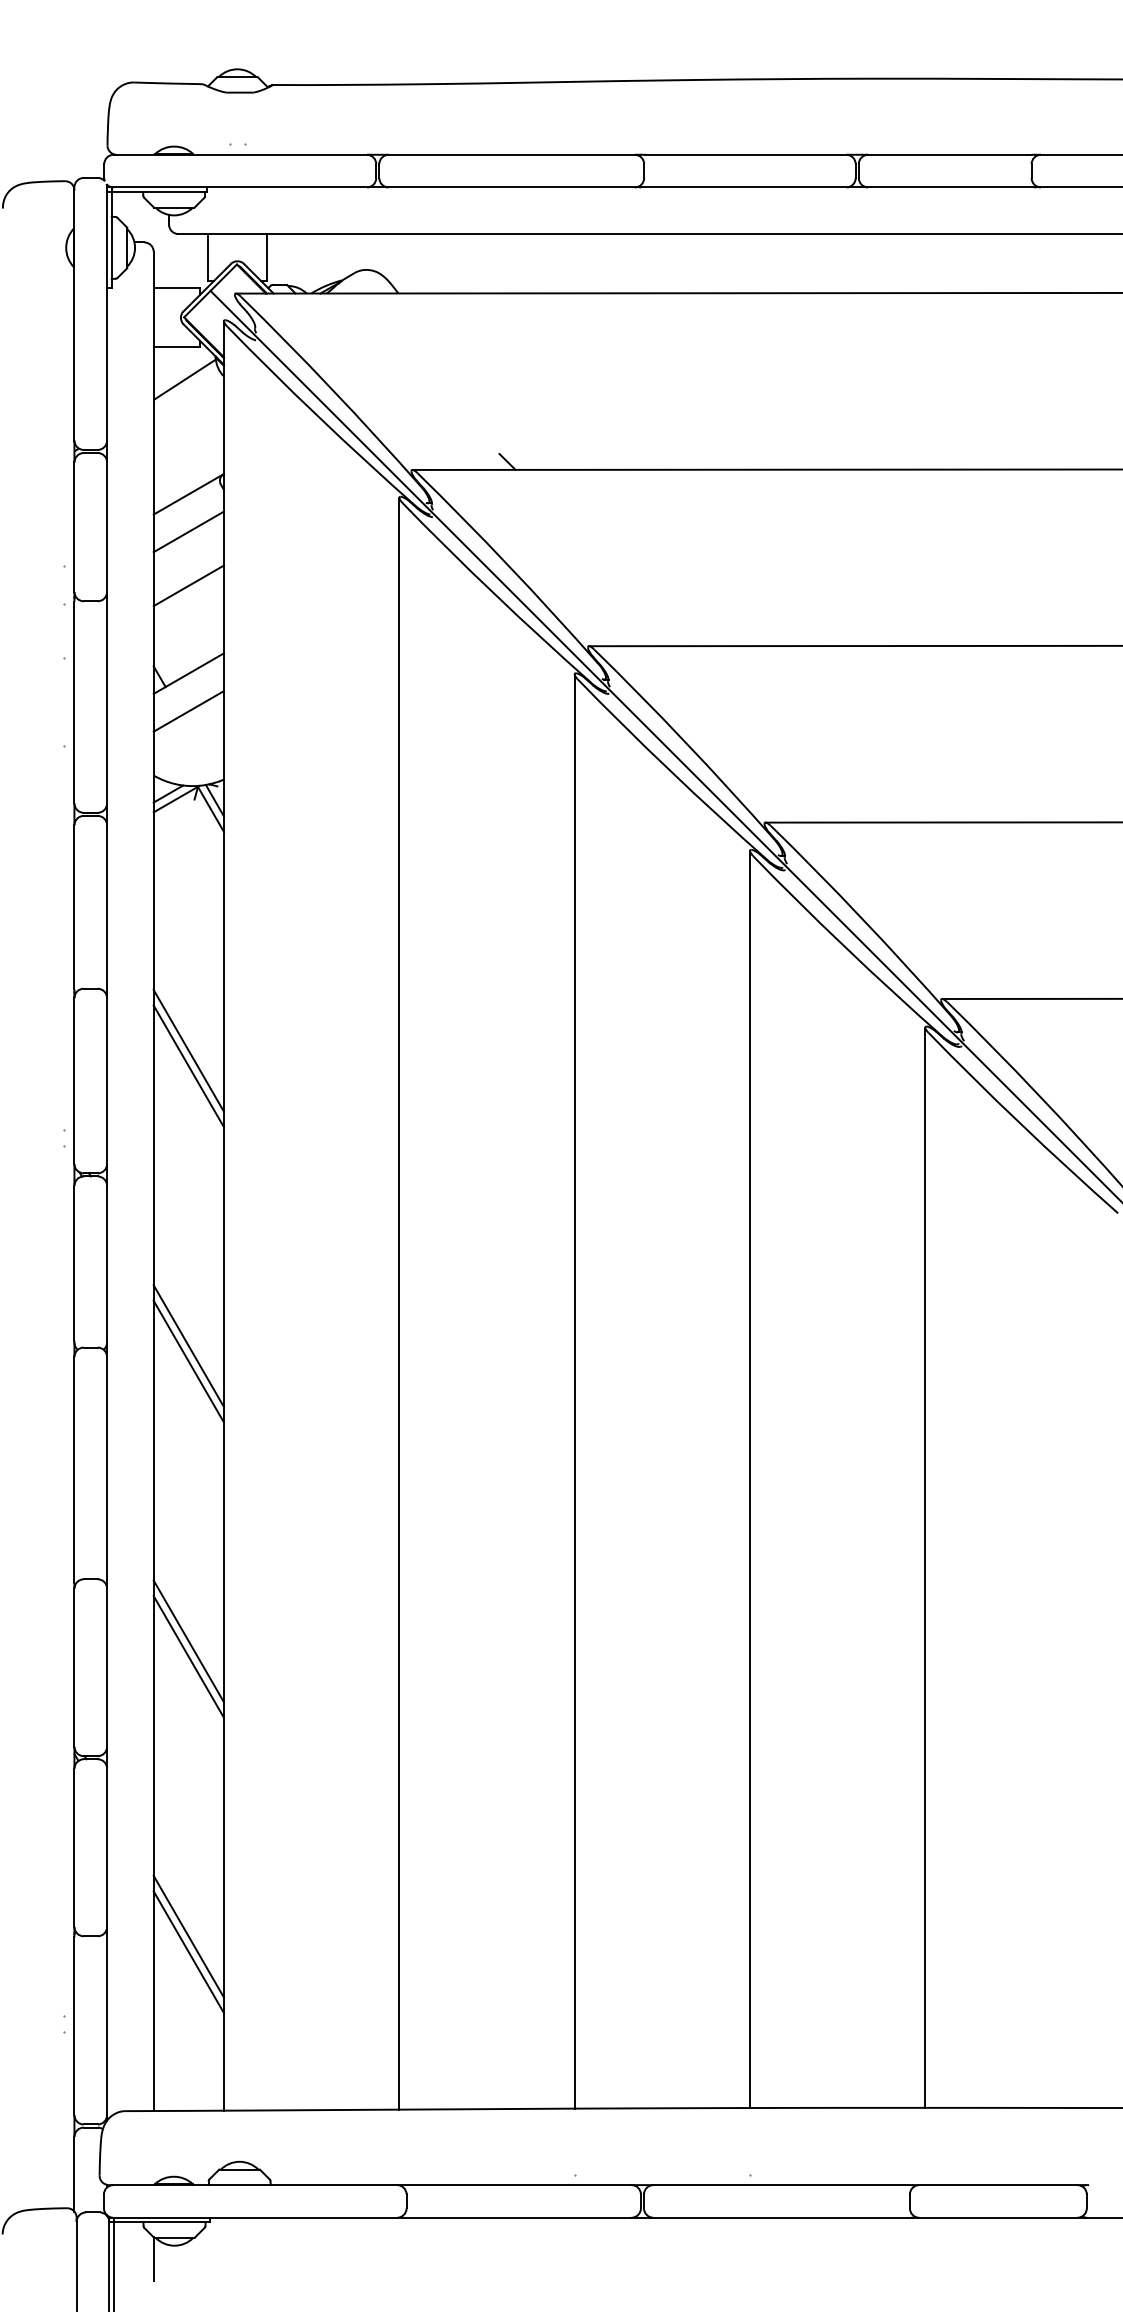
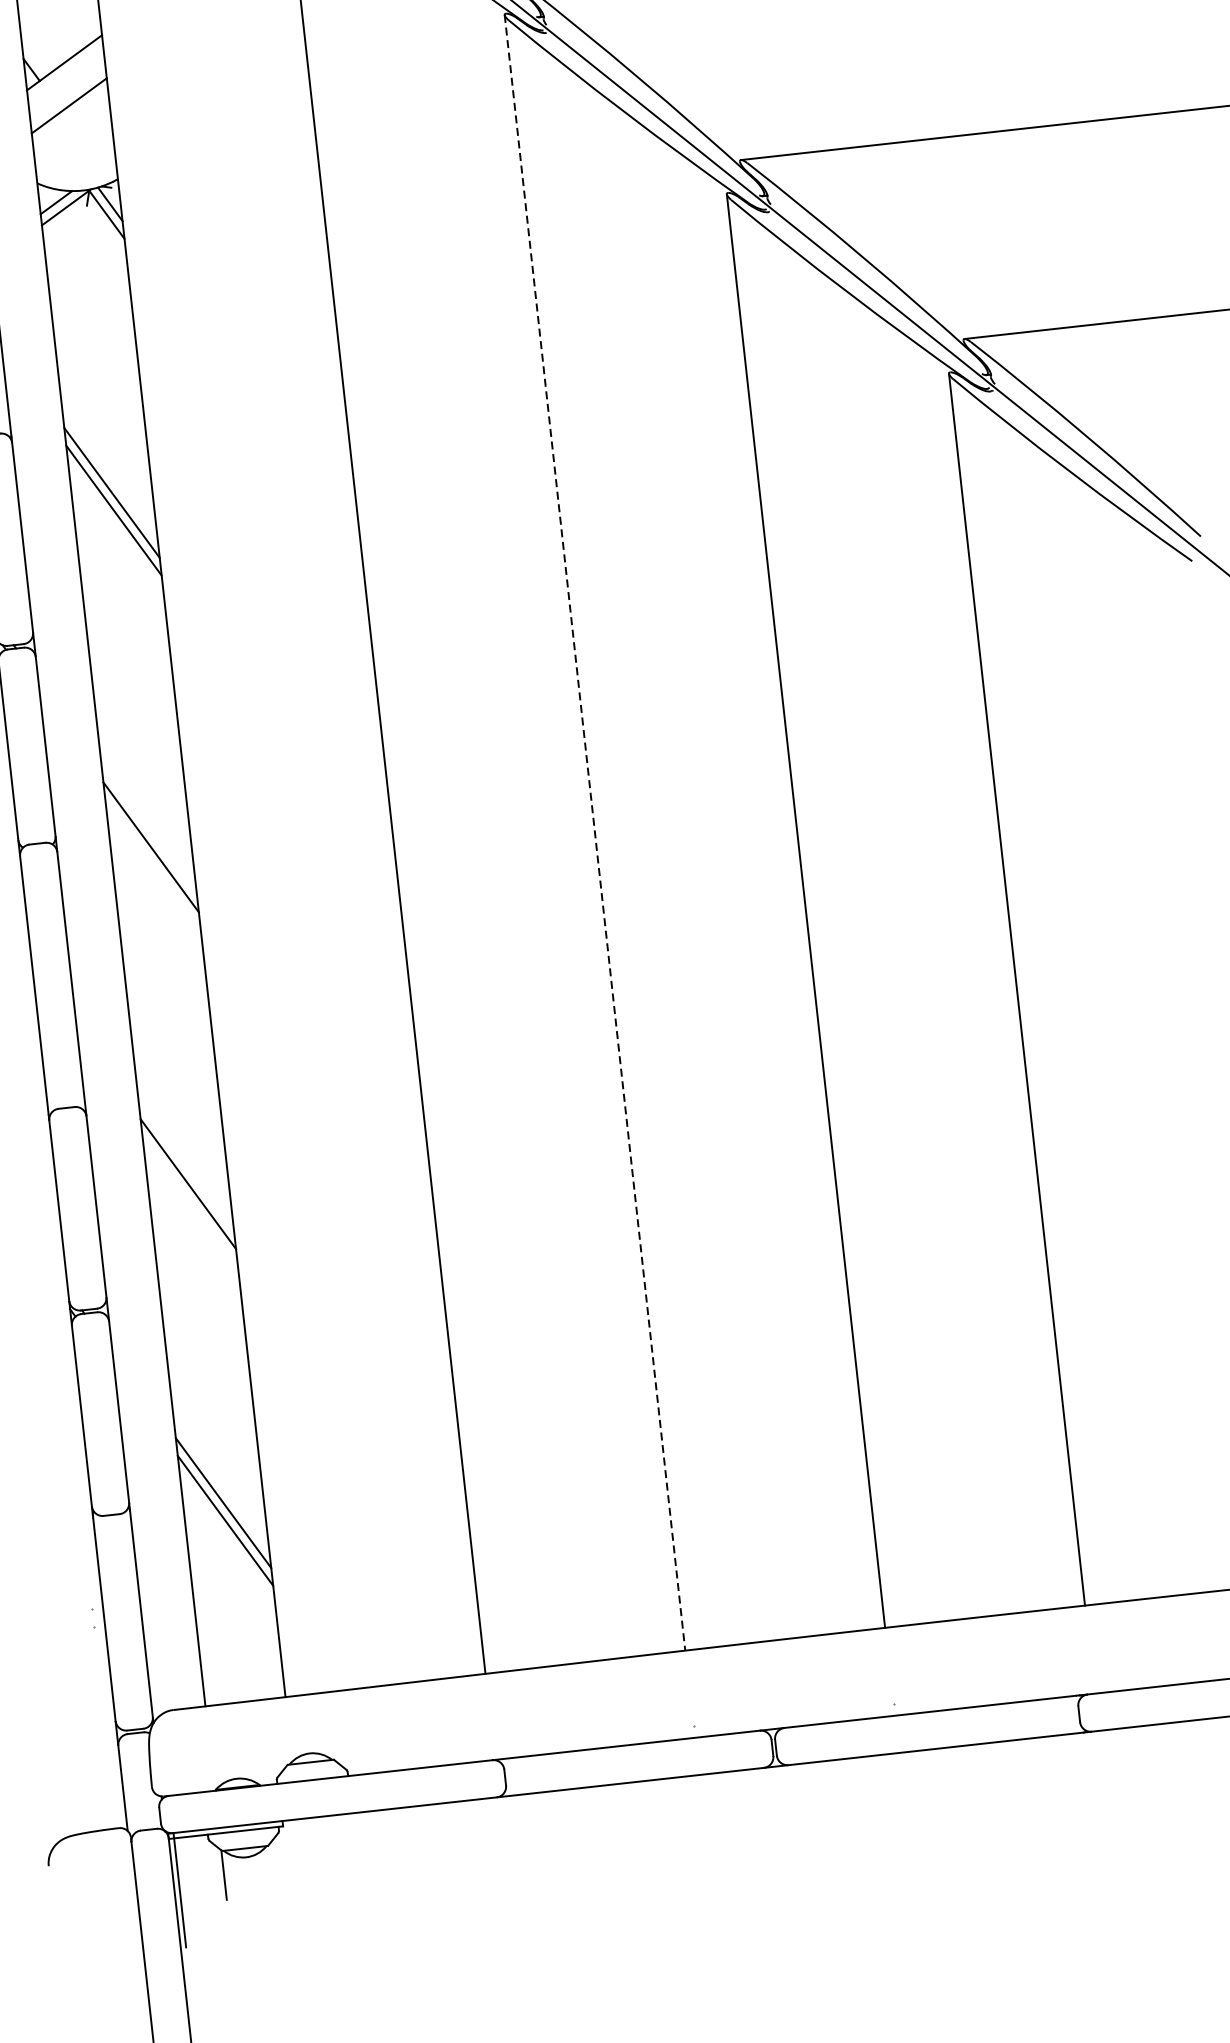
line: (188, 1345) -> (148, 829), removed
line: (574, 1391) -> (594, 832), solid -> dashed
line: (188, 1641) -> (186, 1166), removed

